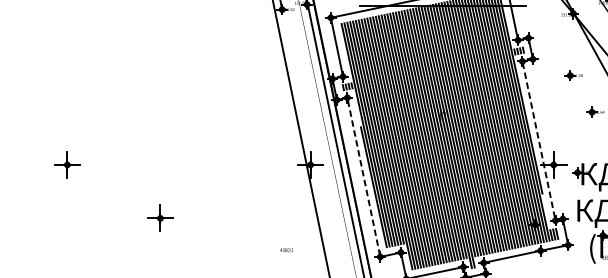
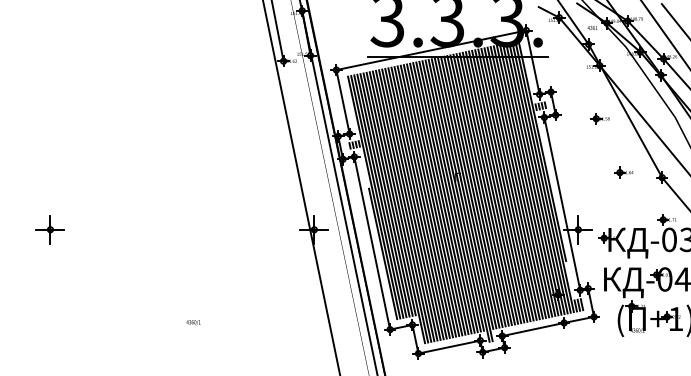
part: (573, 75) -> (599, 118), moved
line: (539, 140) -> (562, 203), dashed -> solid
line: (364, 177) -> (372, 243), dashed -> solid
part: (159, 218) -> (150, 287), removed
text: (286, 250) -> (193, 322), moved

